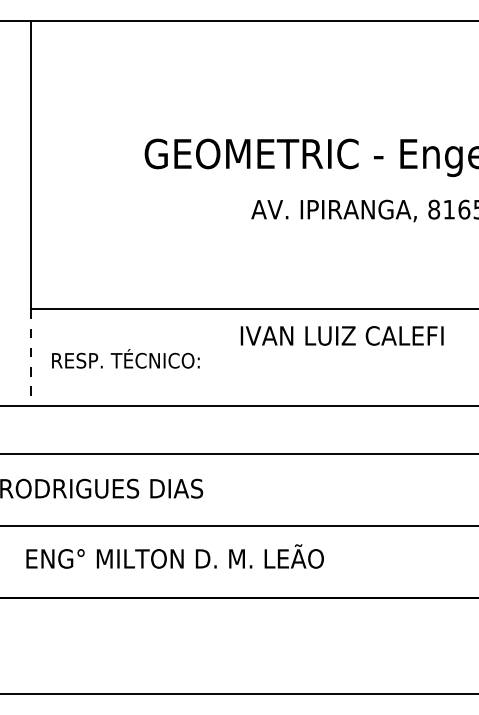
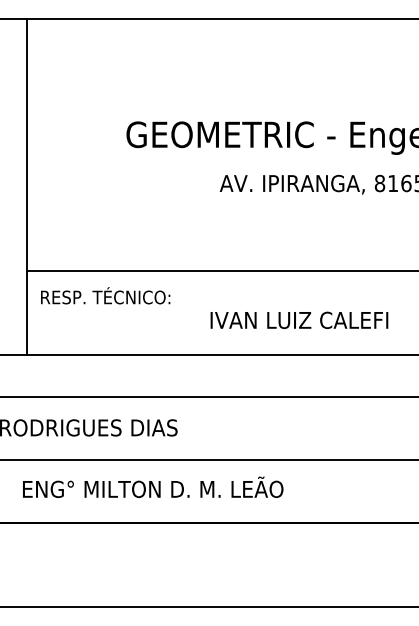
text: (341, 335) -> (298, 320), moved
line: (30, 357) -> (26, 313), dashed -> solid
text: (125, 358) -> (105, 295), moved

